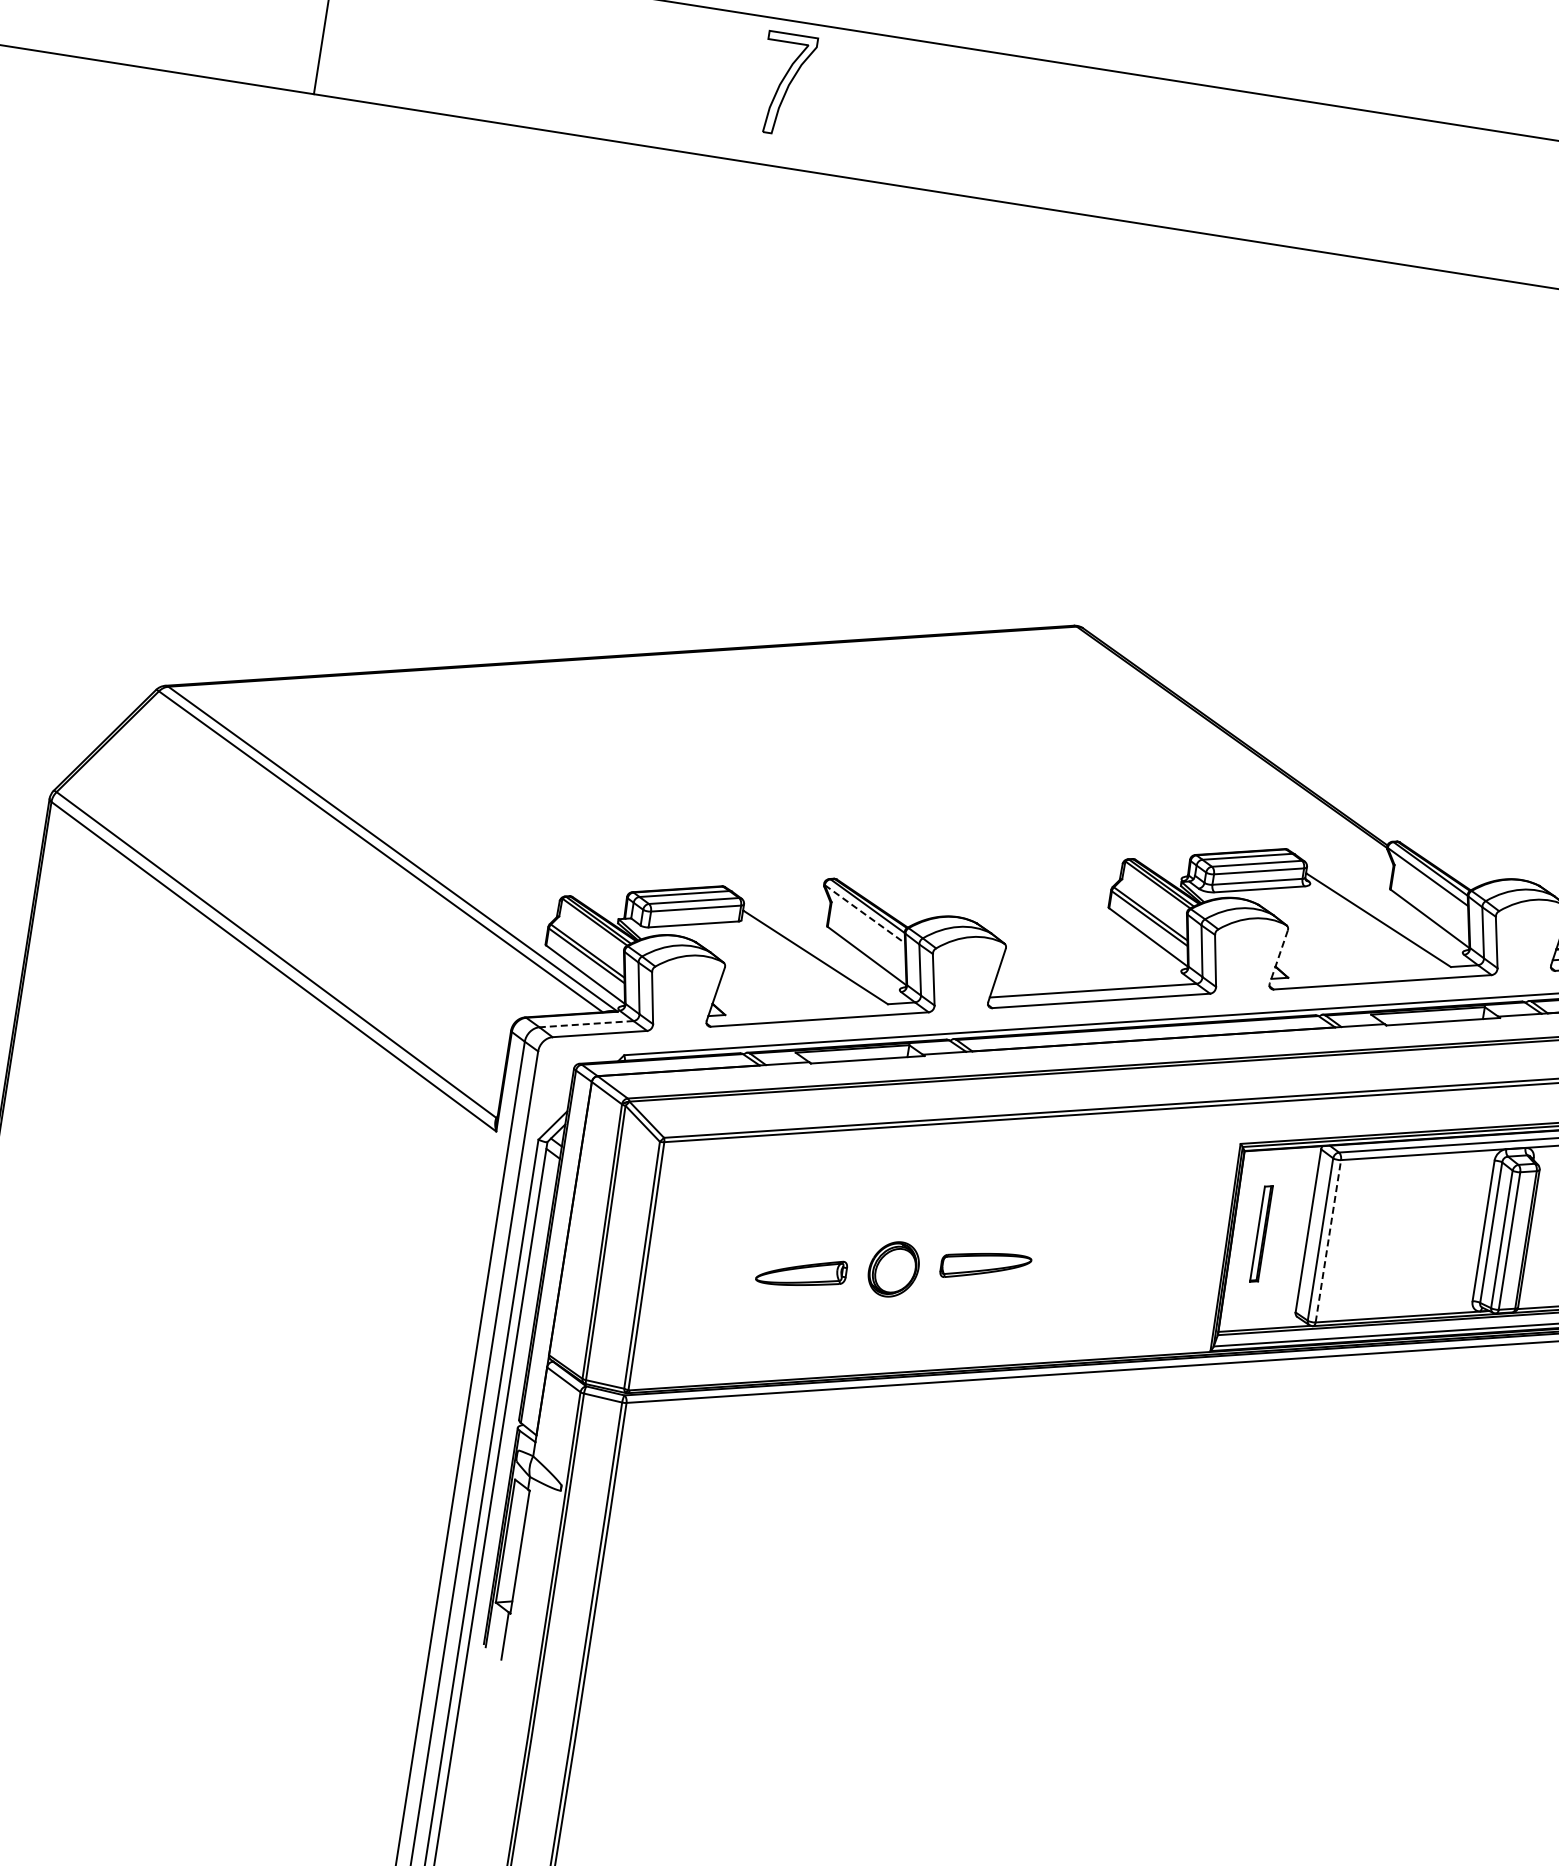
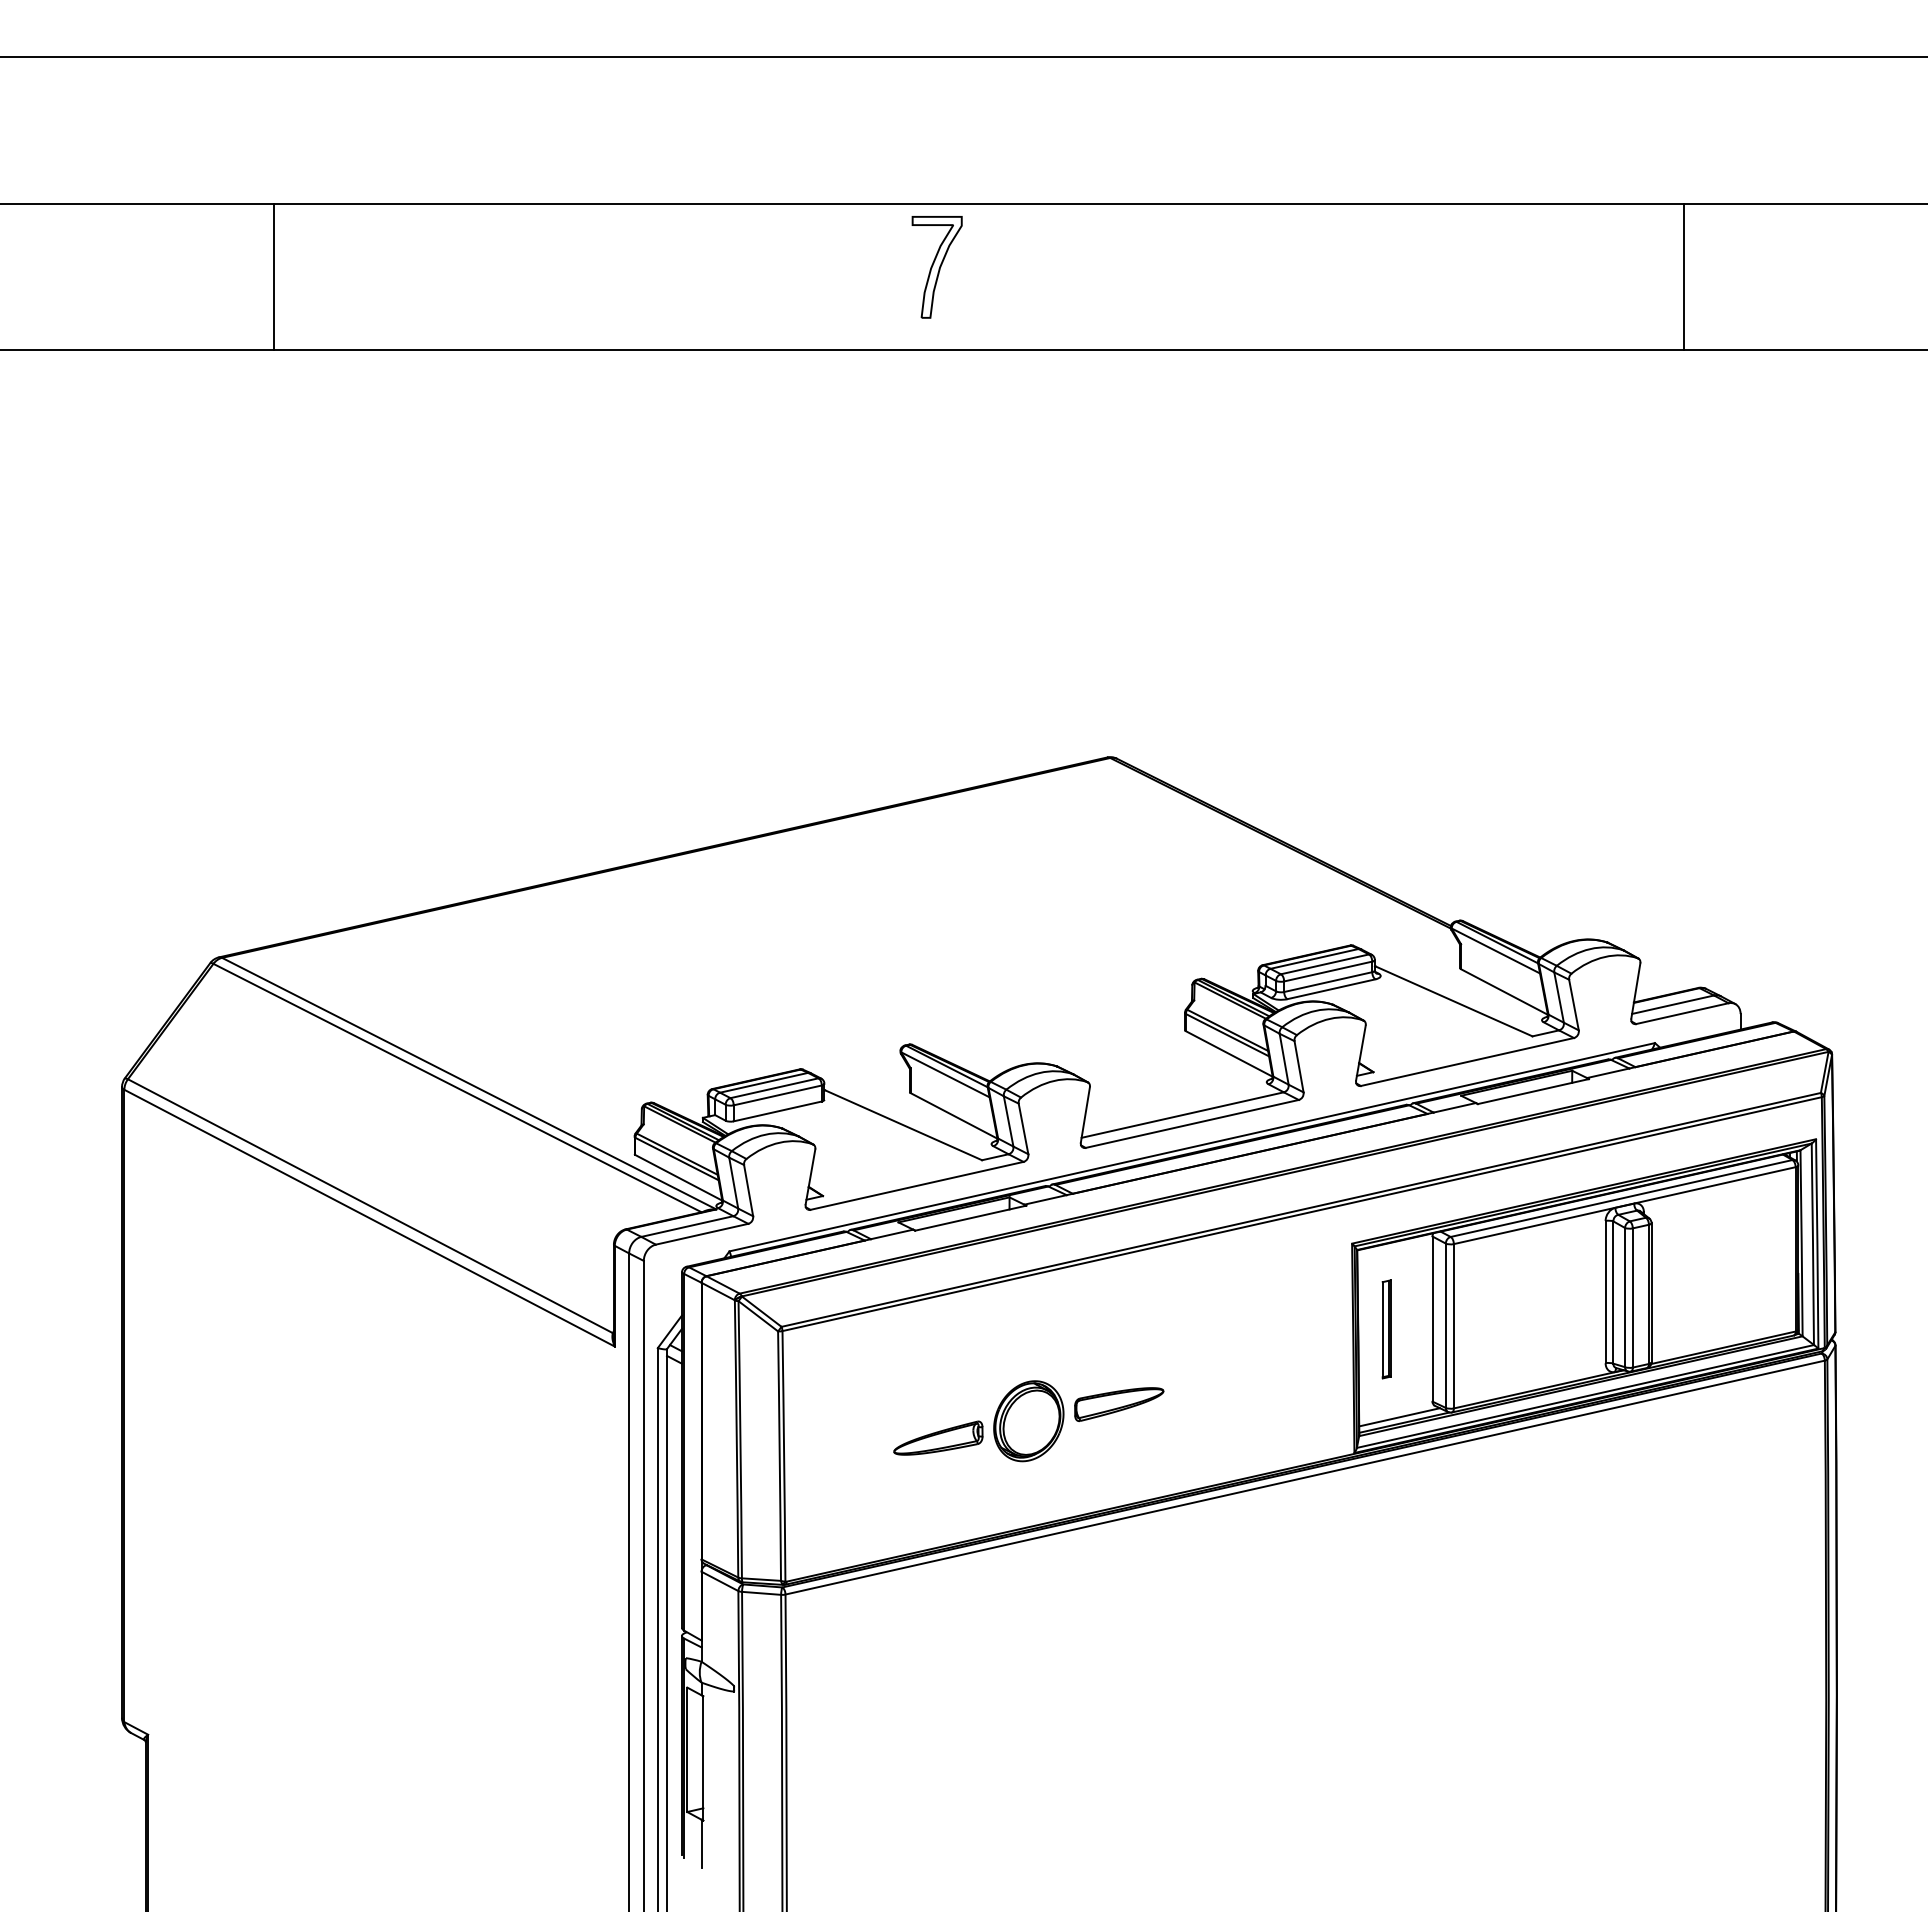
part: (785, 84) -> (936, 267), moved
line: (865, 913) -> (945, 1074), dashed -> solid
line: (1278, 957) -> (1360, 1053), dashed -> solid
line: (585, 1023) -> (686, 1226), dashed -> solid
line: (1328, 1240) -> (1453, 1325), dashed -> solid
part: (893, 1269) -> (1028, 1421), size x1.43
line: (1260, 1322) -> (1399, 1417), added

